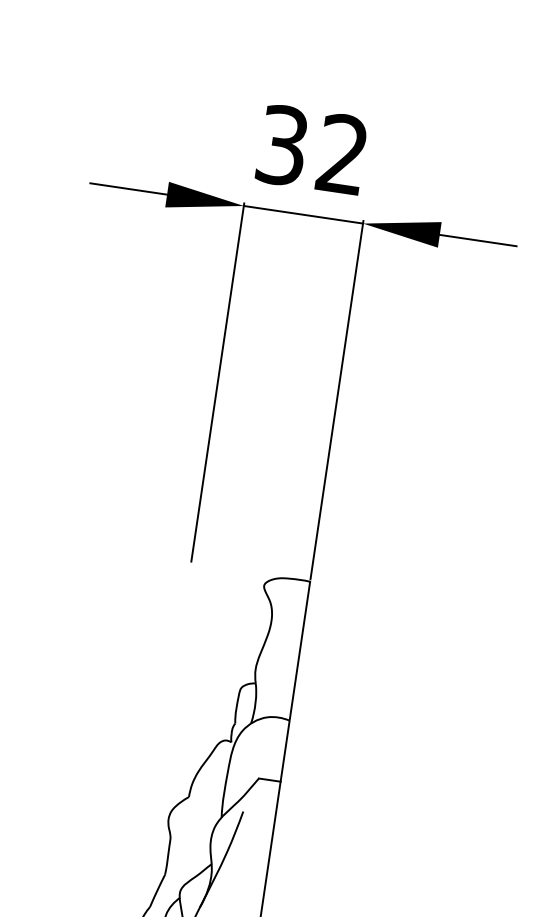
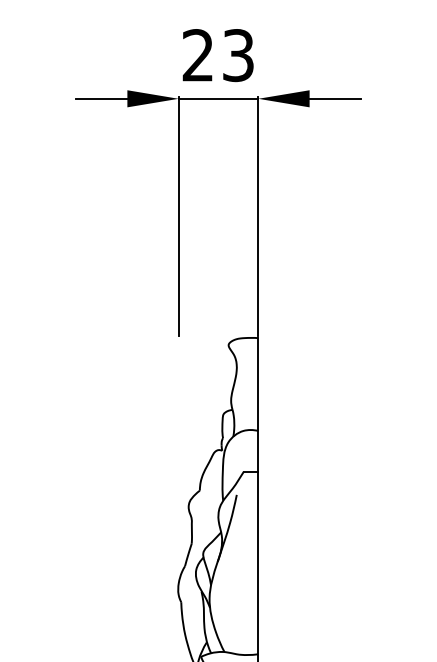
text: (311, 149) -> (217, 55), 32 -> 23

